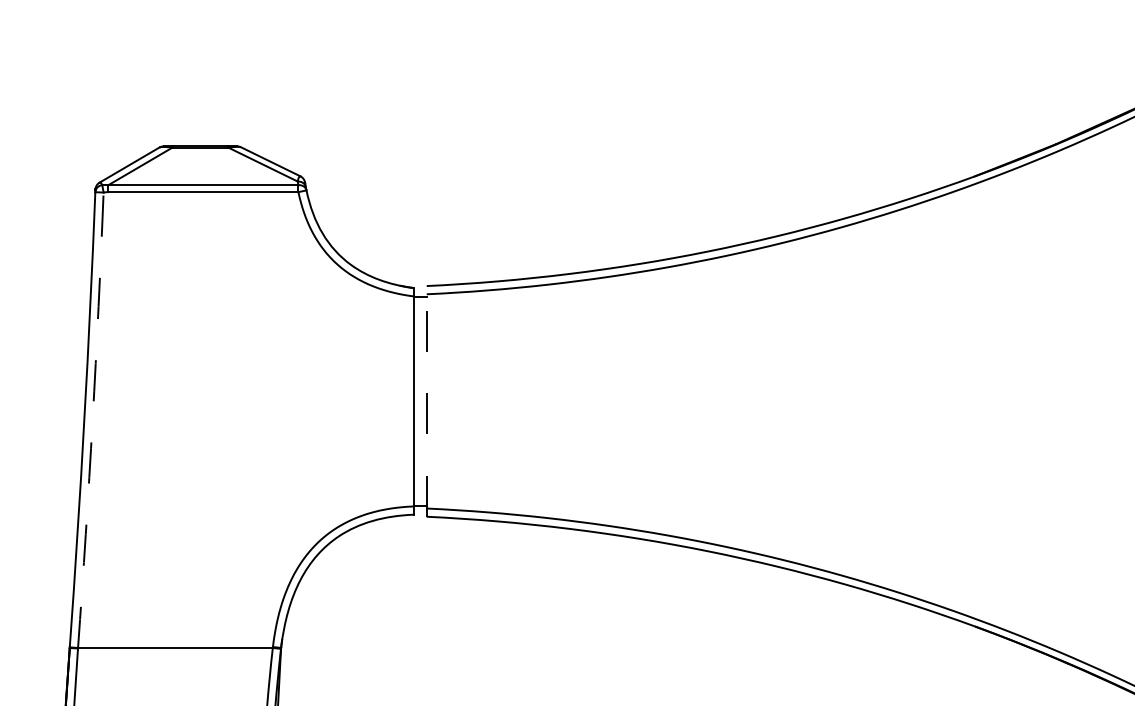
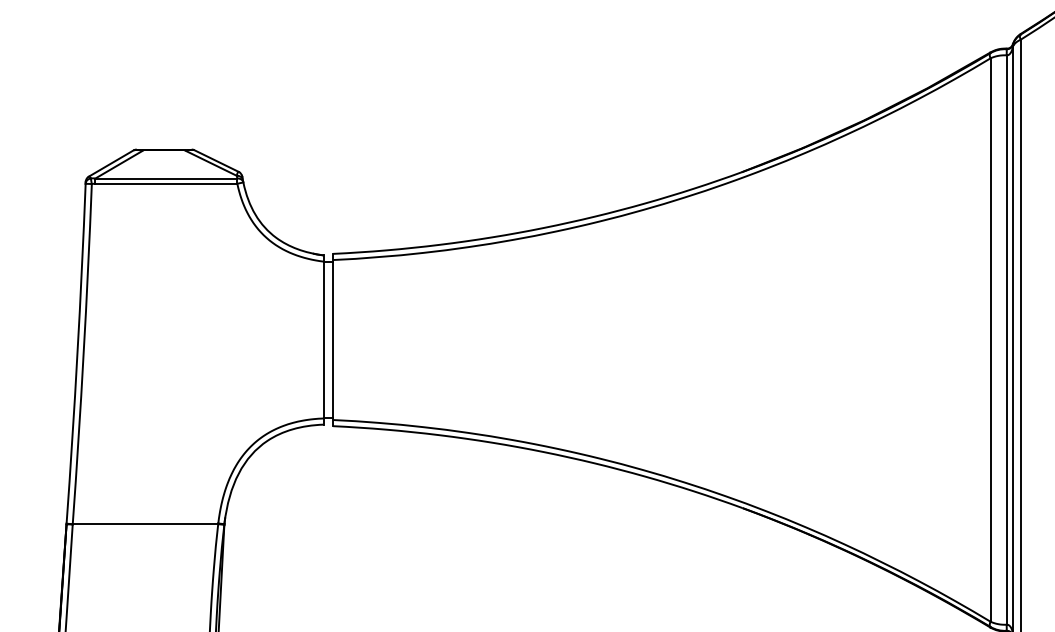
line: (427, 400) -> (333, 339), dashed -> solid
arc: (92, 420) -> (83, 354), dashed -> solid

